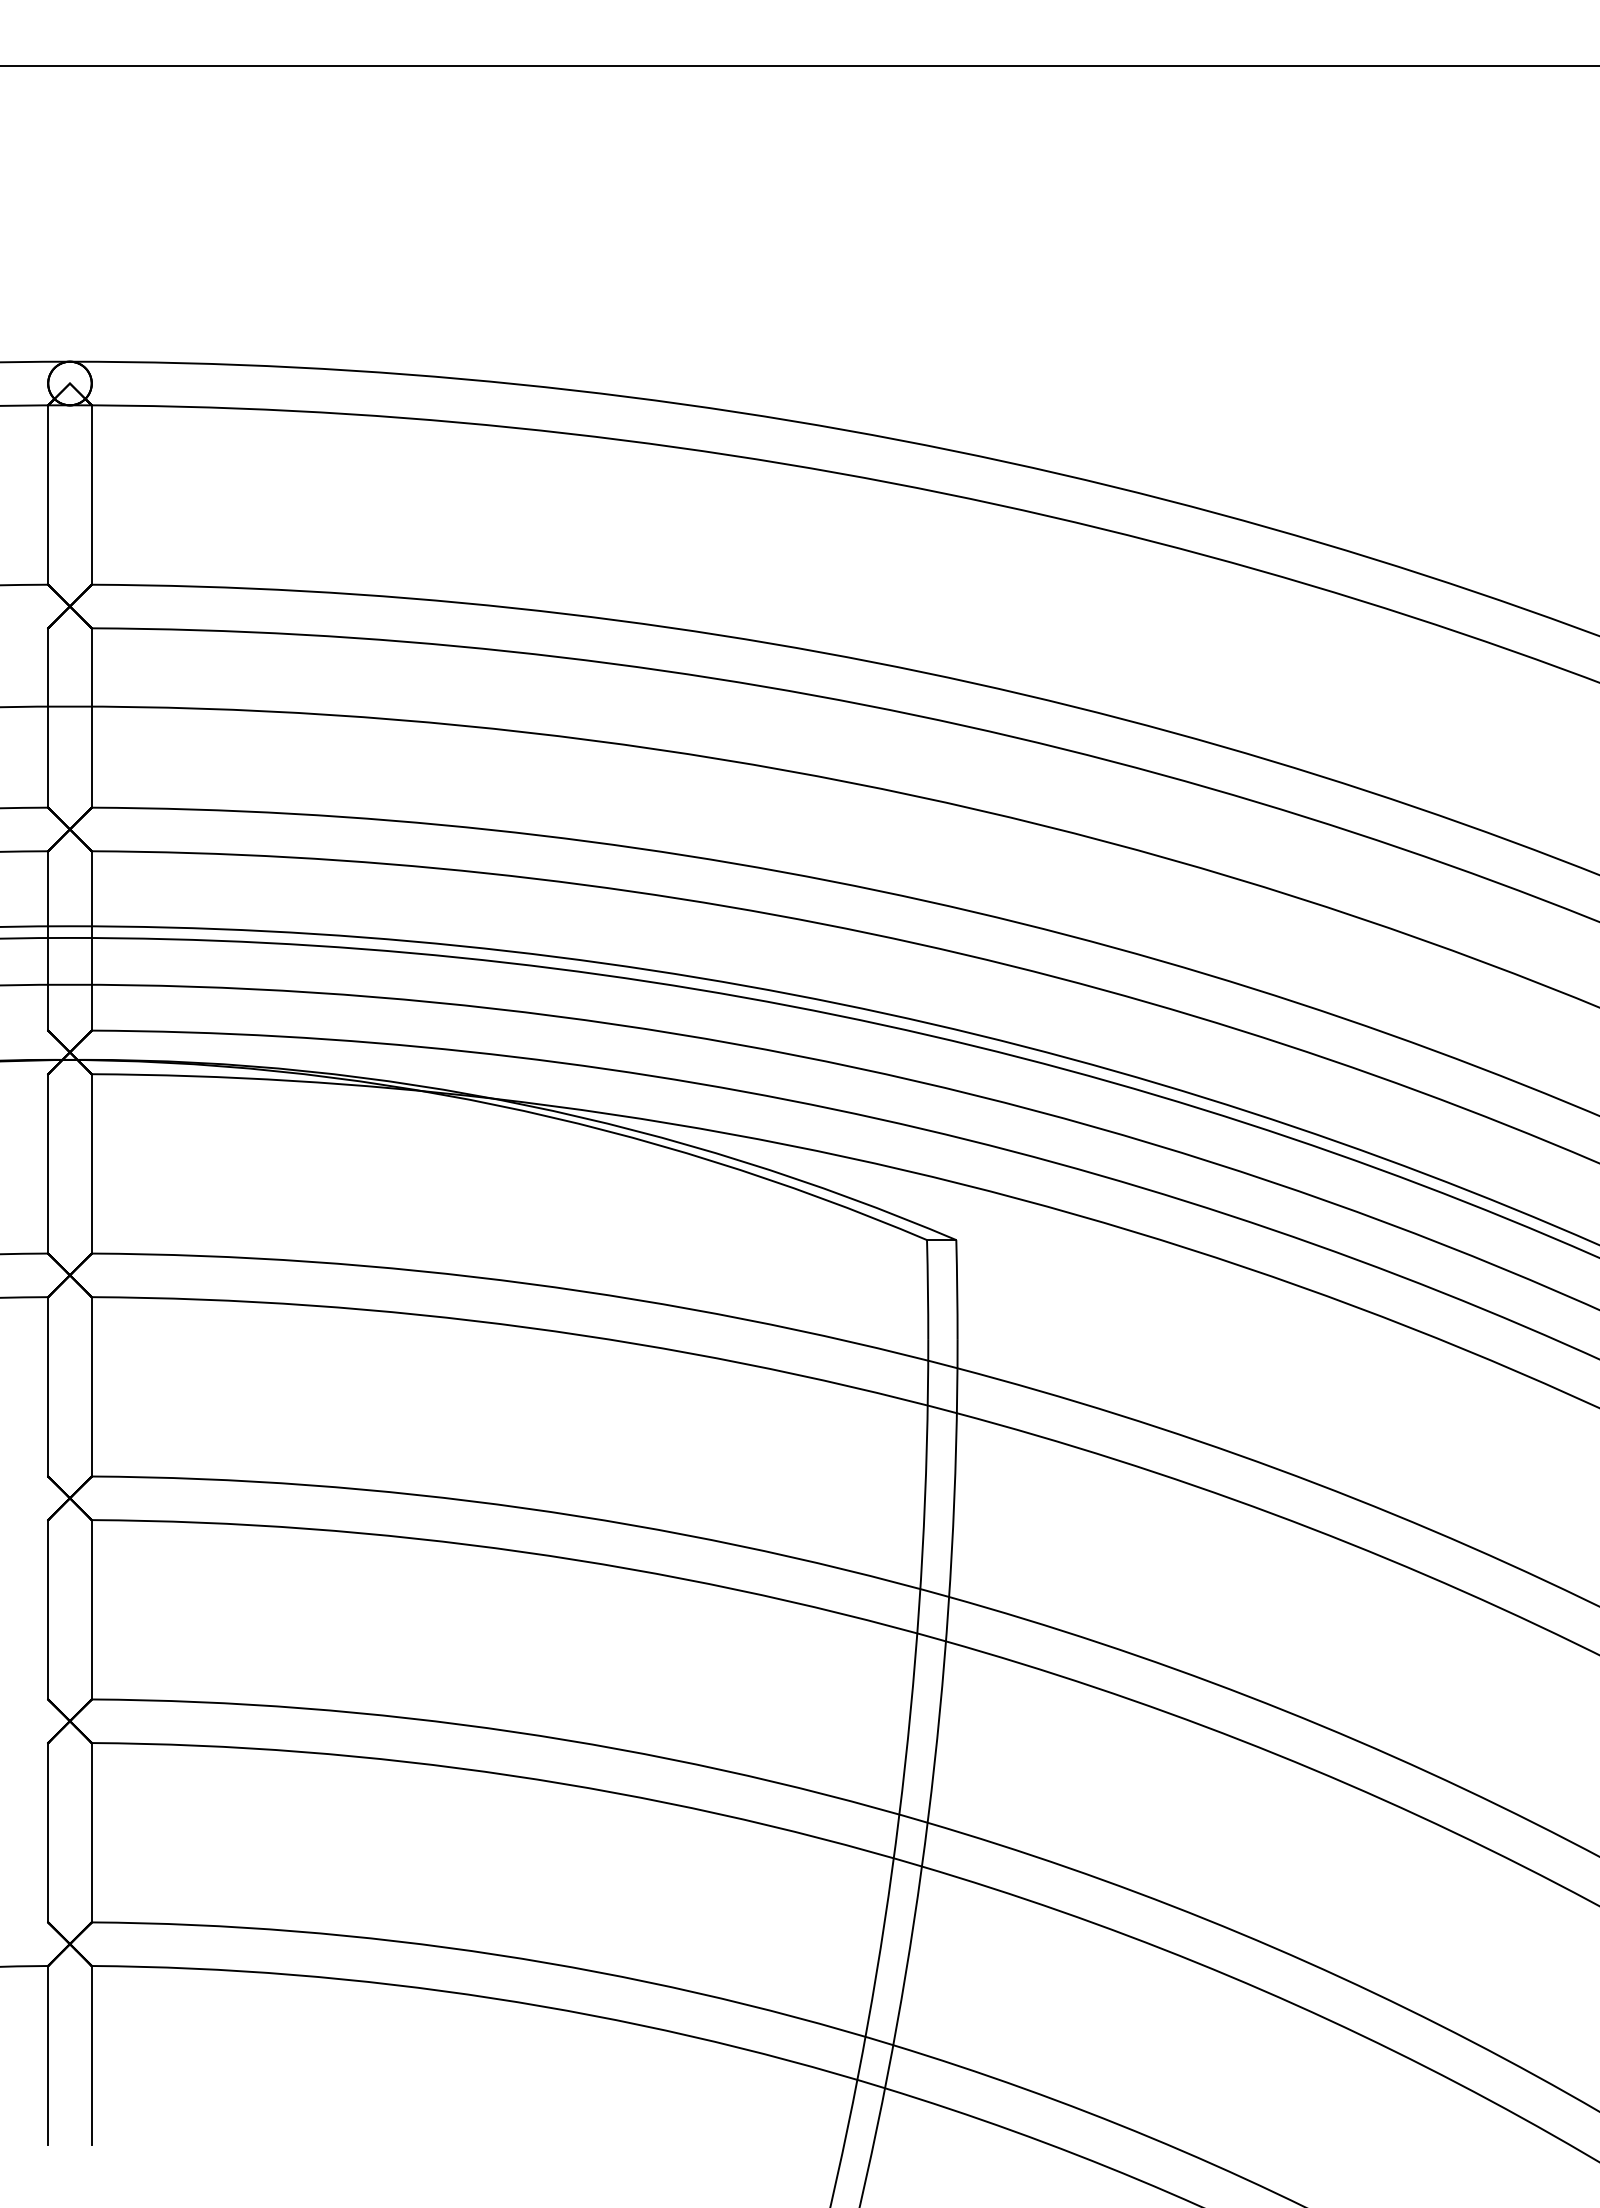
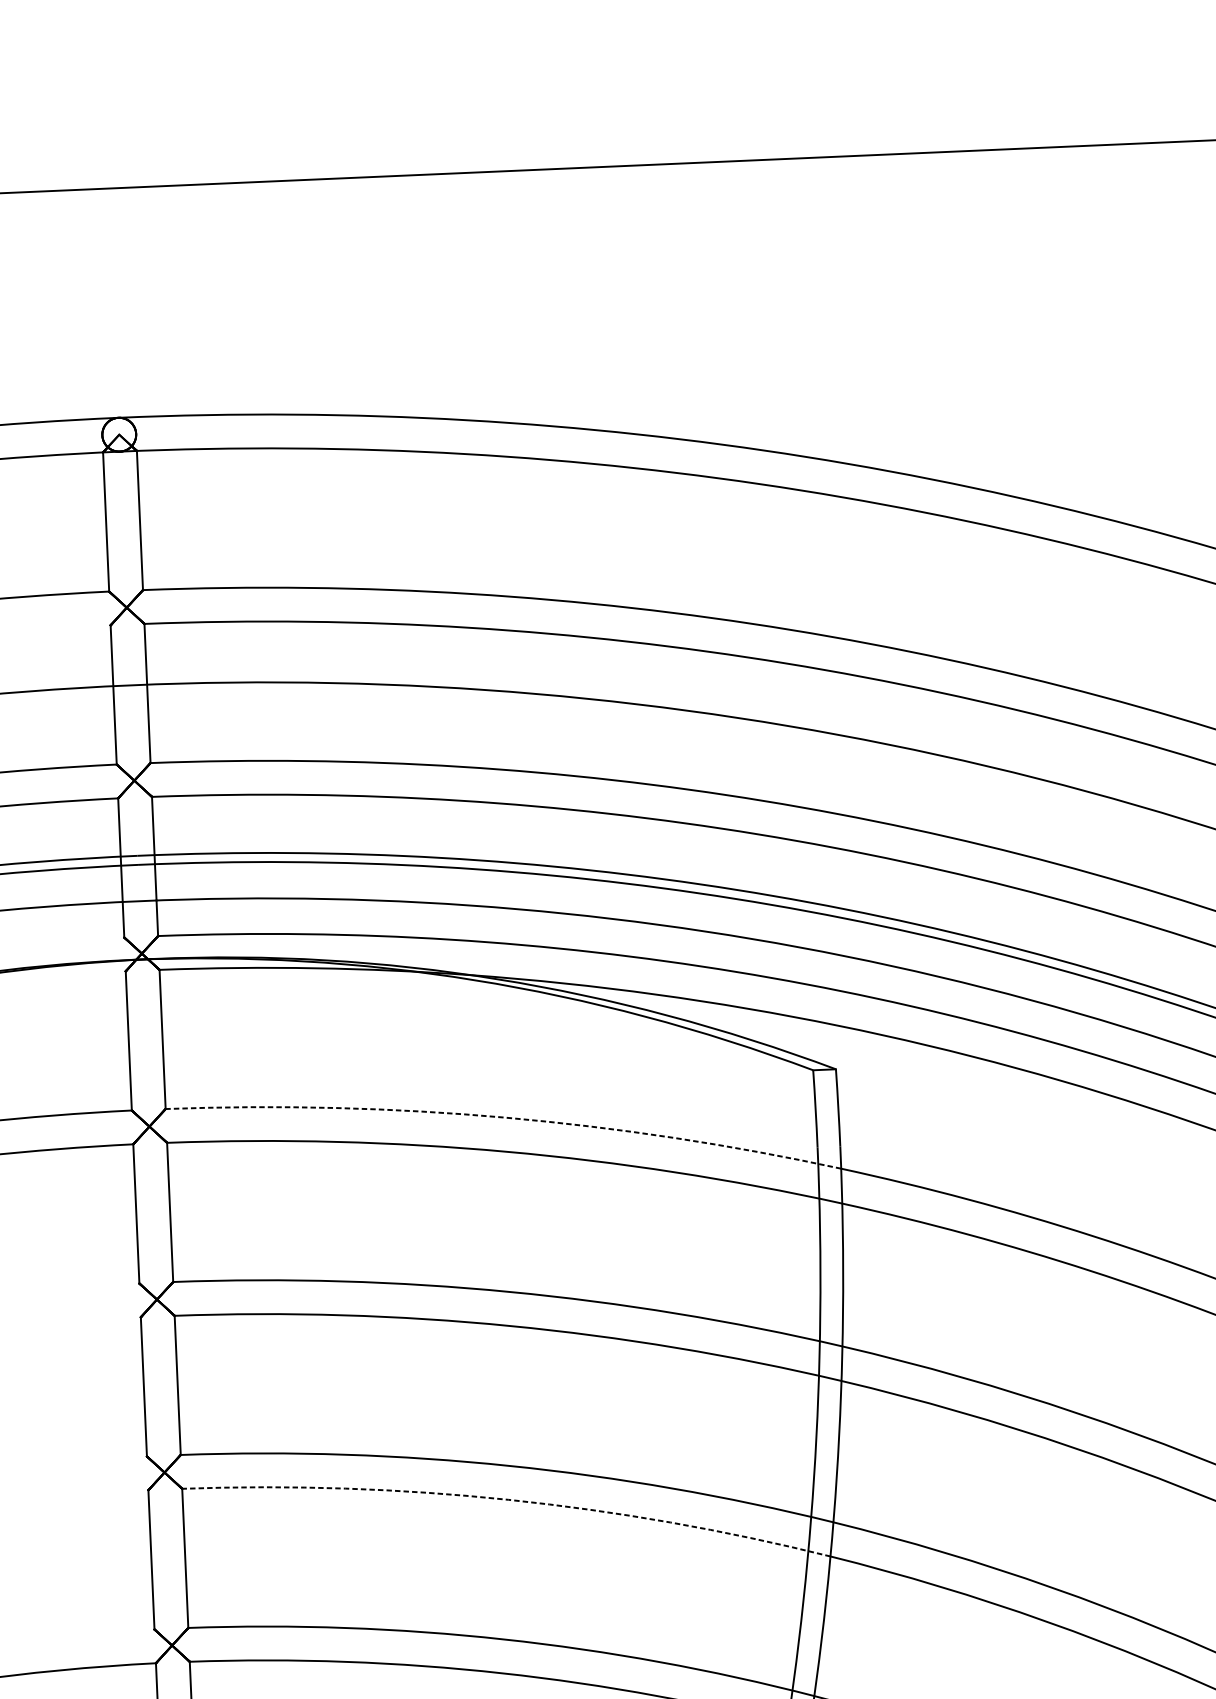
arc: (528, 1283) -> (505, 1117), solid -> dashed
arc: (511, 1775) -> (508, 1499), solid -> dashed

